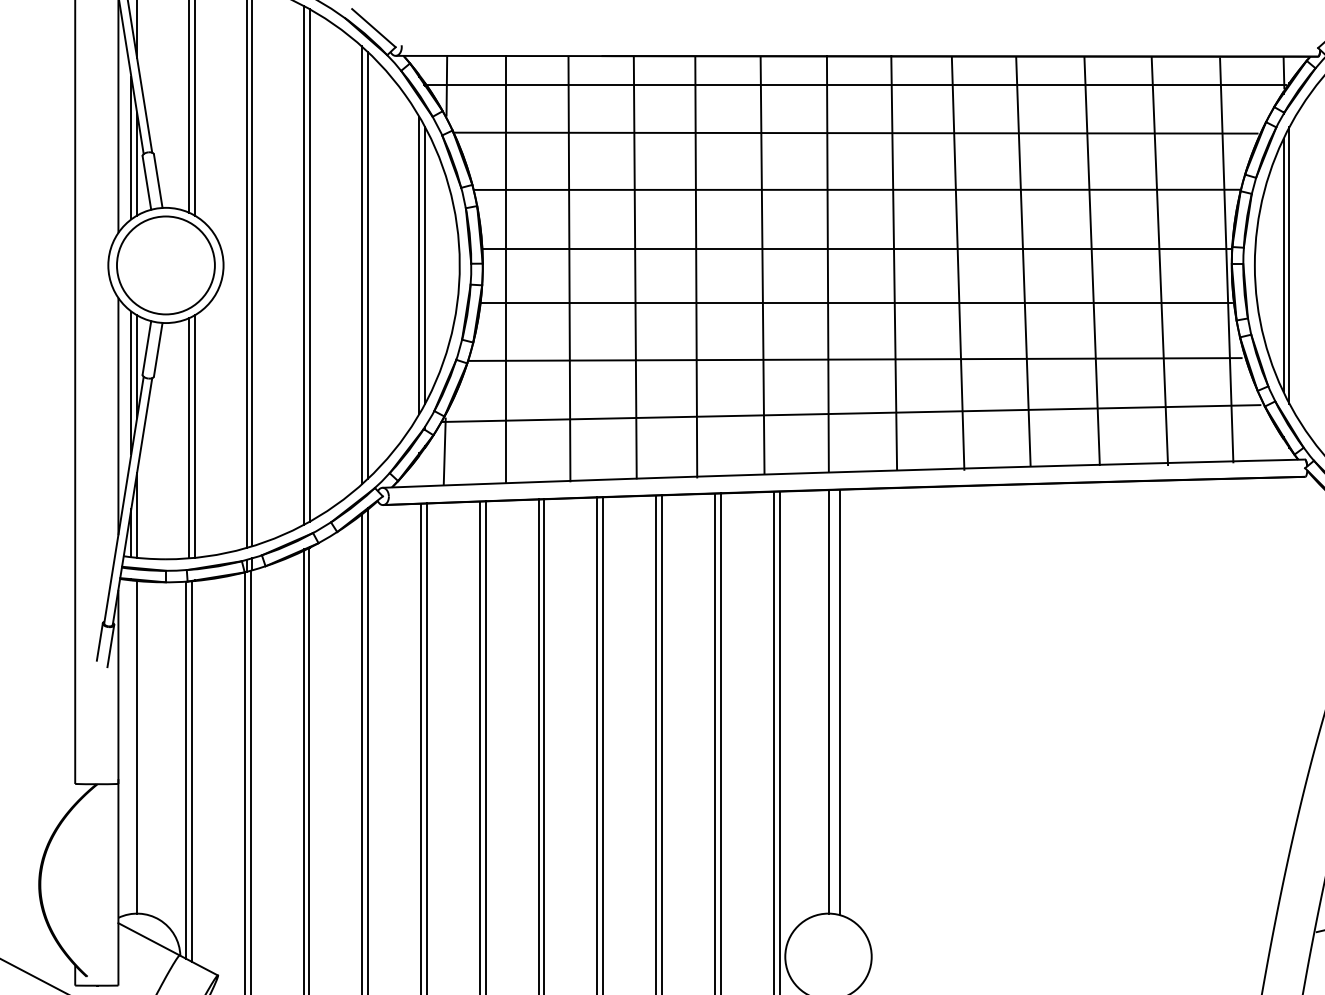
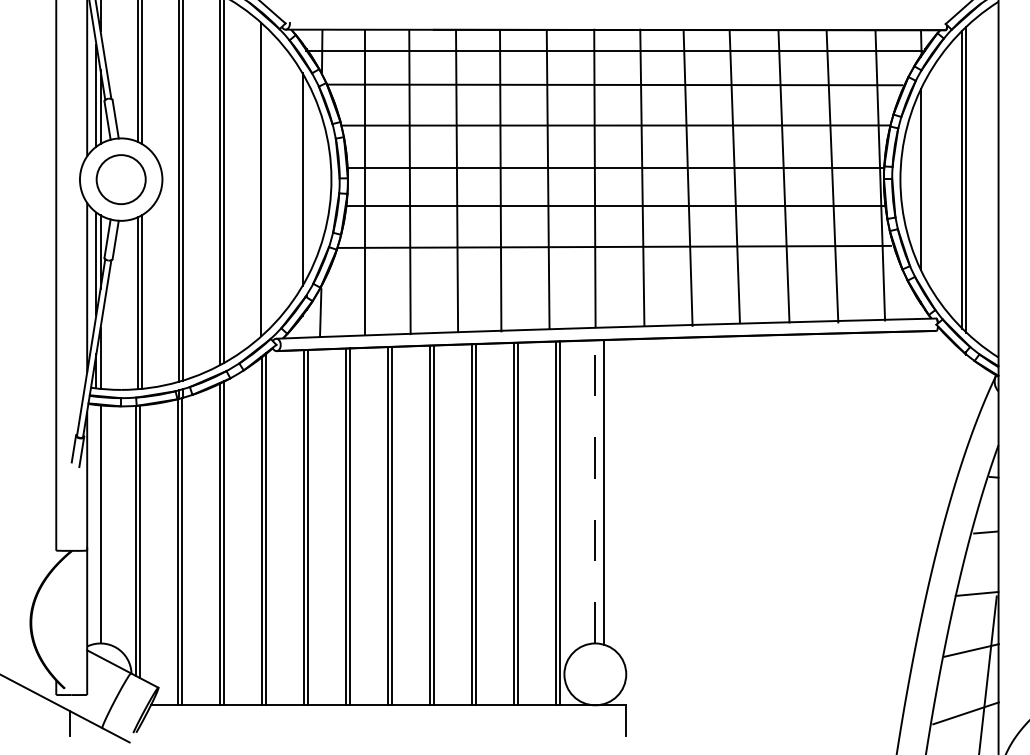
circle: (166, 265) -> (121, 179), size x0.7
line: (367, 265) -> (265, 179), removed
line: (424, 265) -> (306, 179), removed
line: (1289, 265) -> (925, 179), removed
line: (851, 413) -> (611, 285), removed
line: (828, 701) -> (595, 491), solid -> dashed

